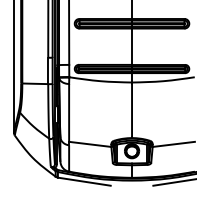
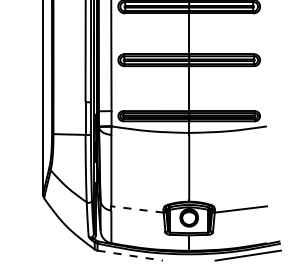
line: (90, 144) -> (137, 209), solid -> dashed
line: (84, 181) -> (130, 255), solid -> dashed

